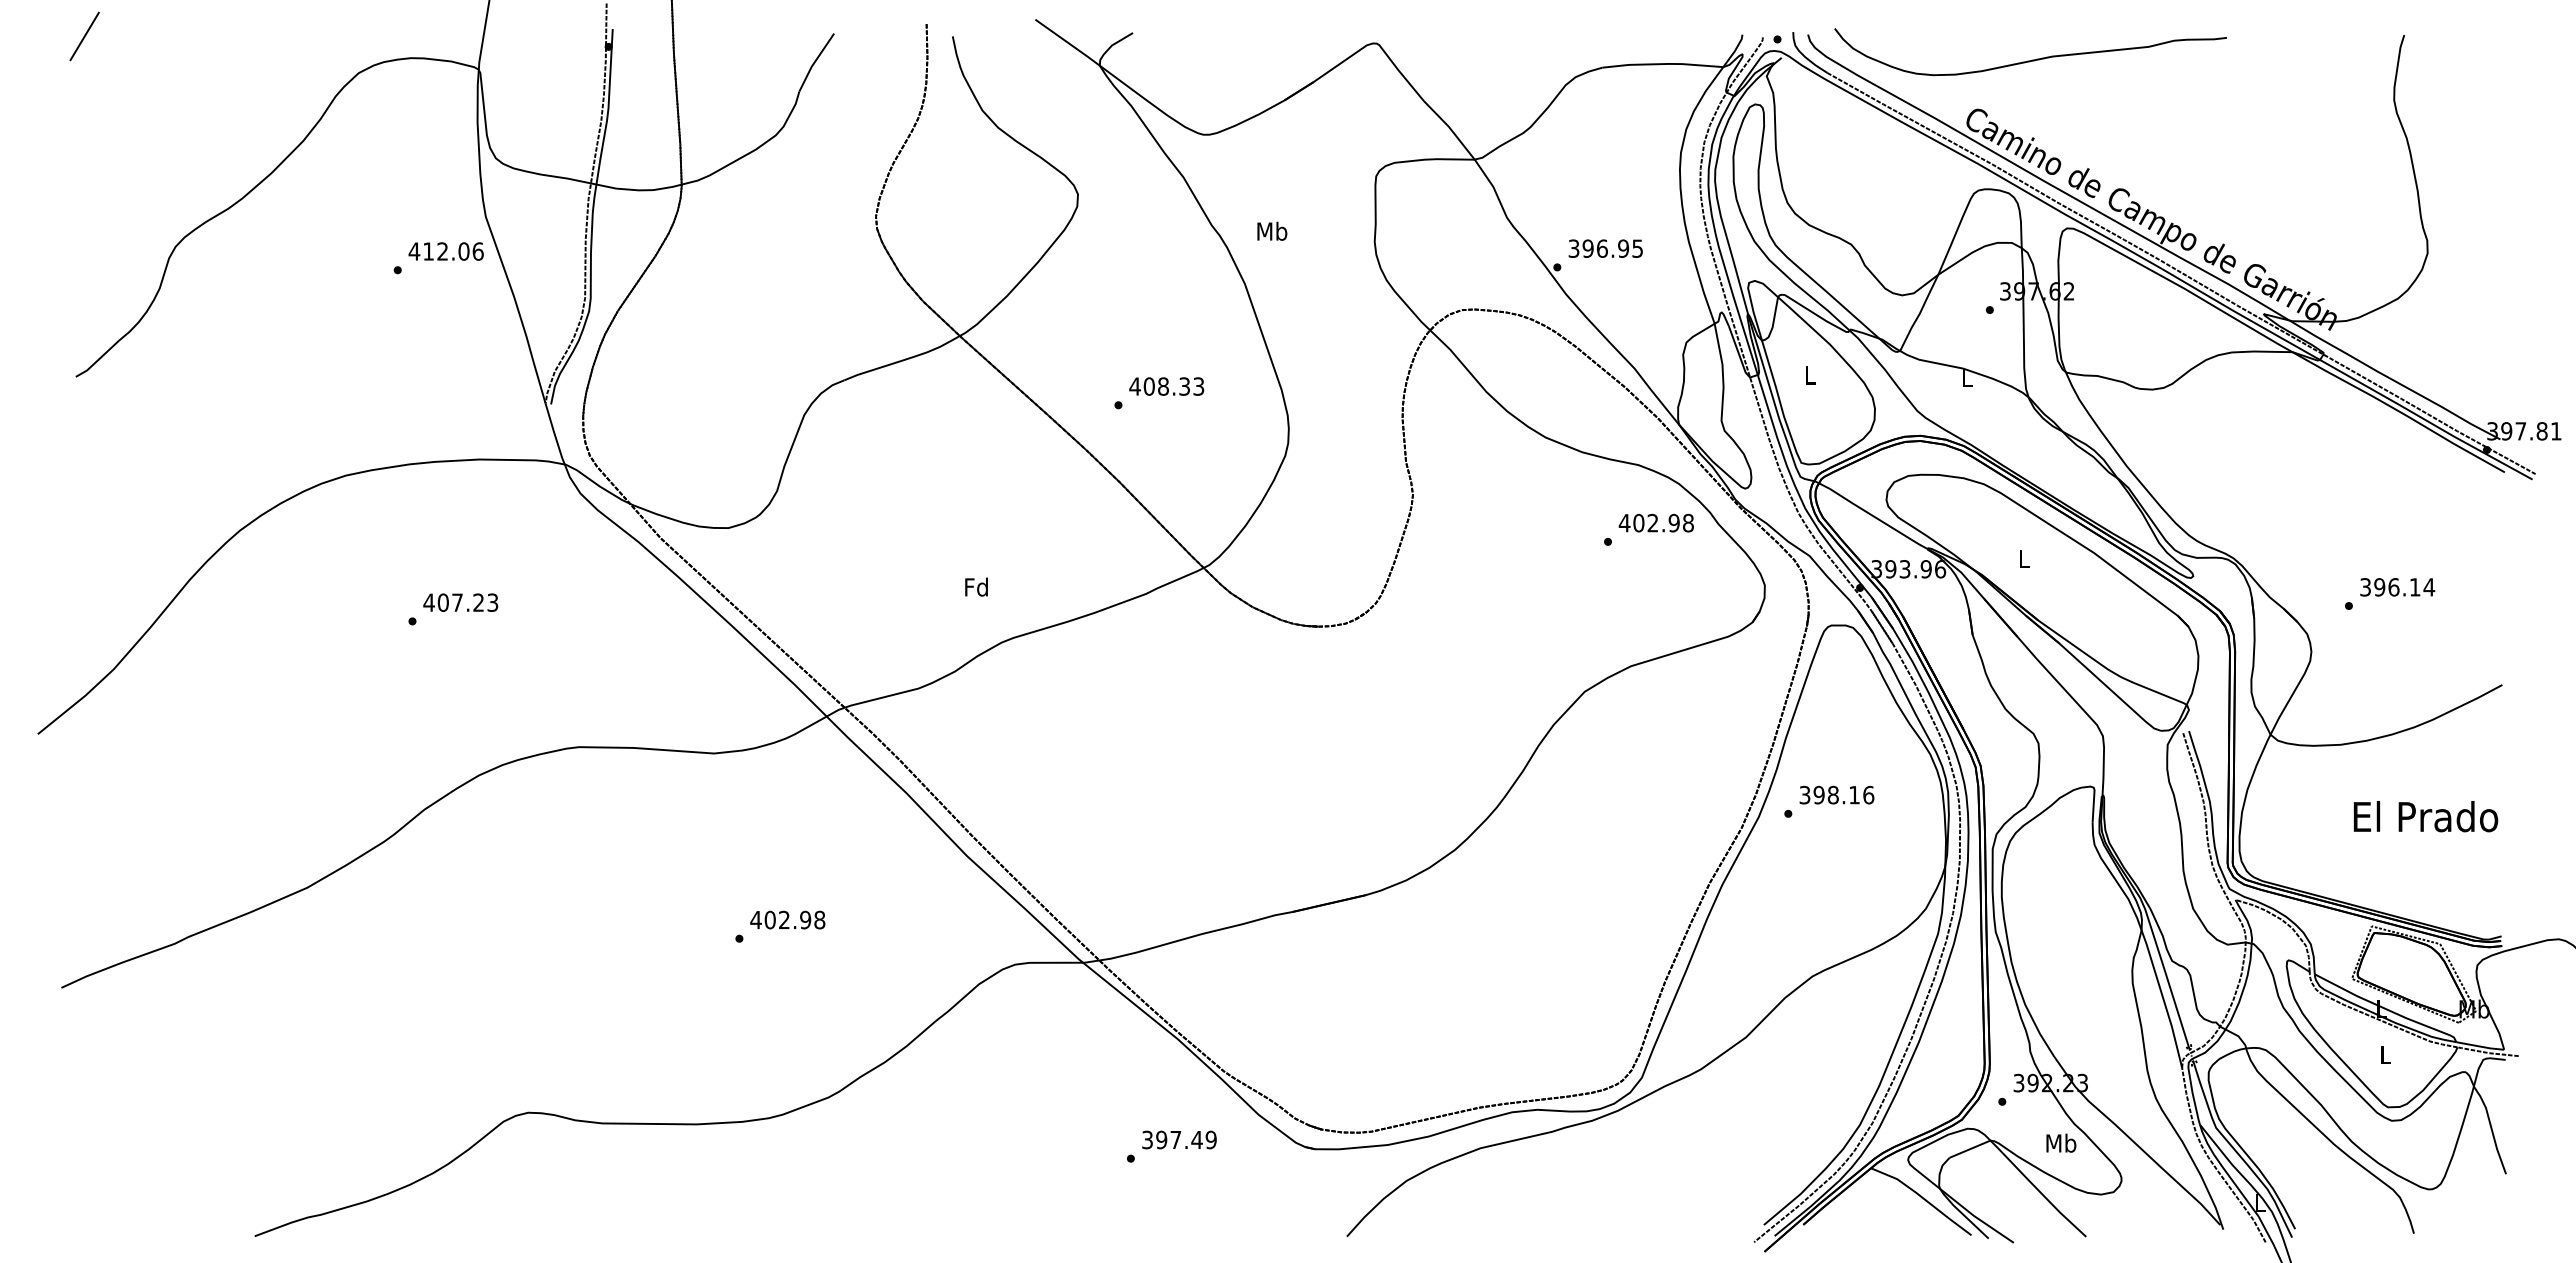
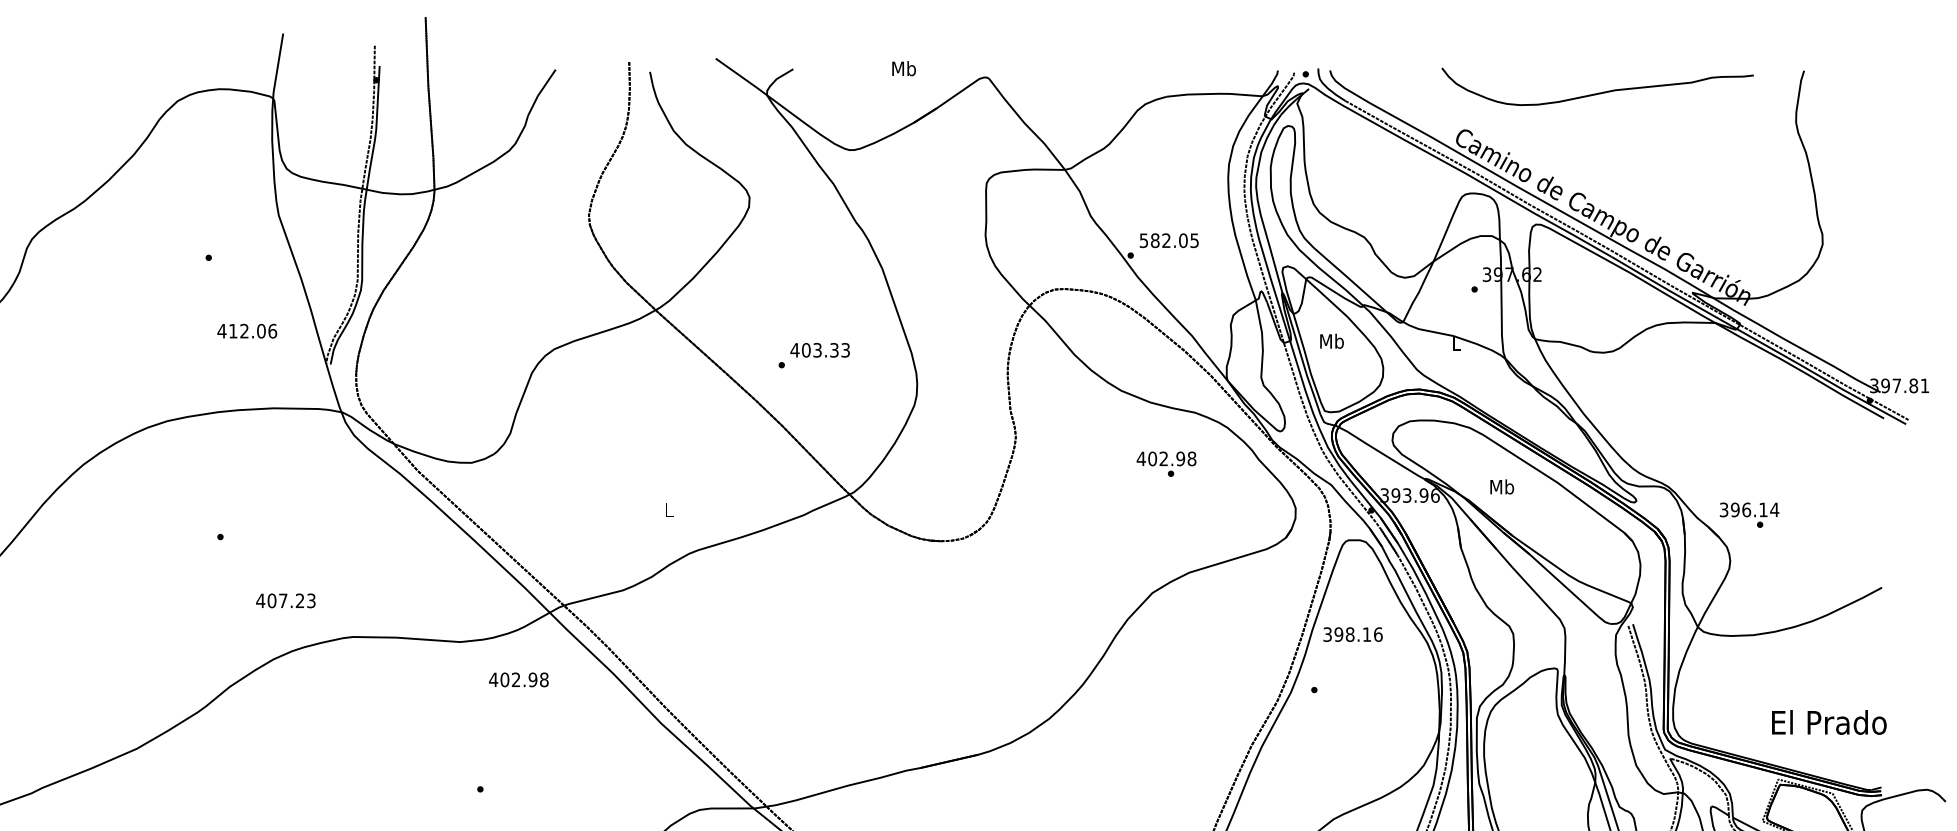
curve: (2032, 59) -> (1599, 92), moved
text: (1272, 230) -> (904, 68), moved
text: (1599, 248) -> (1164, 240), 396.95 -> 582.05
text: (445, 251) -> (246, 331), moved
text: (1810, 374) -> (1332, 340), L -> Mb
text: (1163, 386) -> (817, 350), 408.33 -> 403.33
text: (1655, 522) -> (1165, 458), moved
text: (2024, 557) -> (1502, 486), L -> Mb
text: (976, 586) -> (668, 509), Fd -> L
text: (2397, 587) -> (1749, 510), moved
text: (460, 602) -> (285, 600), moved
text: (1836, 794) -> (1352, 634), moved
text: (2426, 816) -> (1829, 722), moved
text: (787, 919) -> (518, 679), moved

